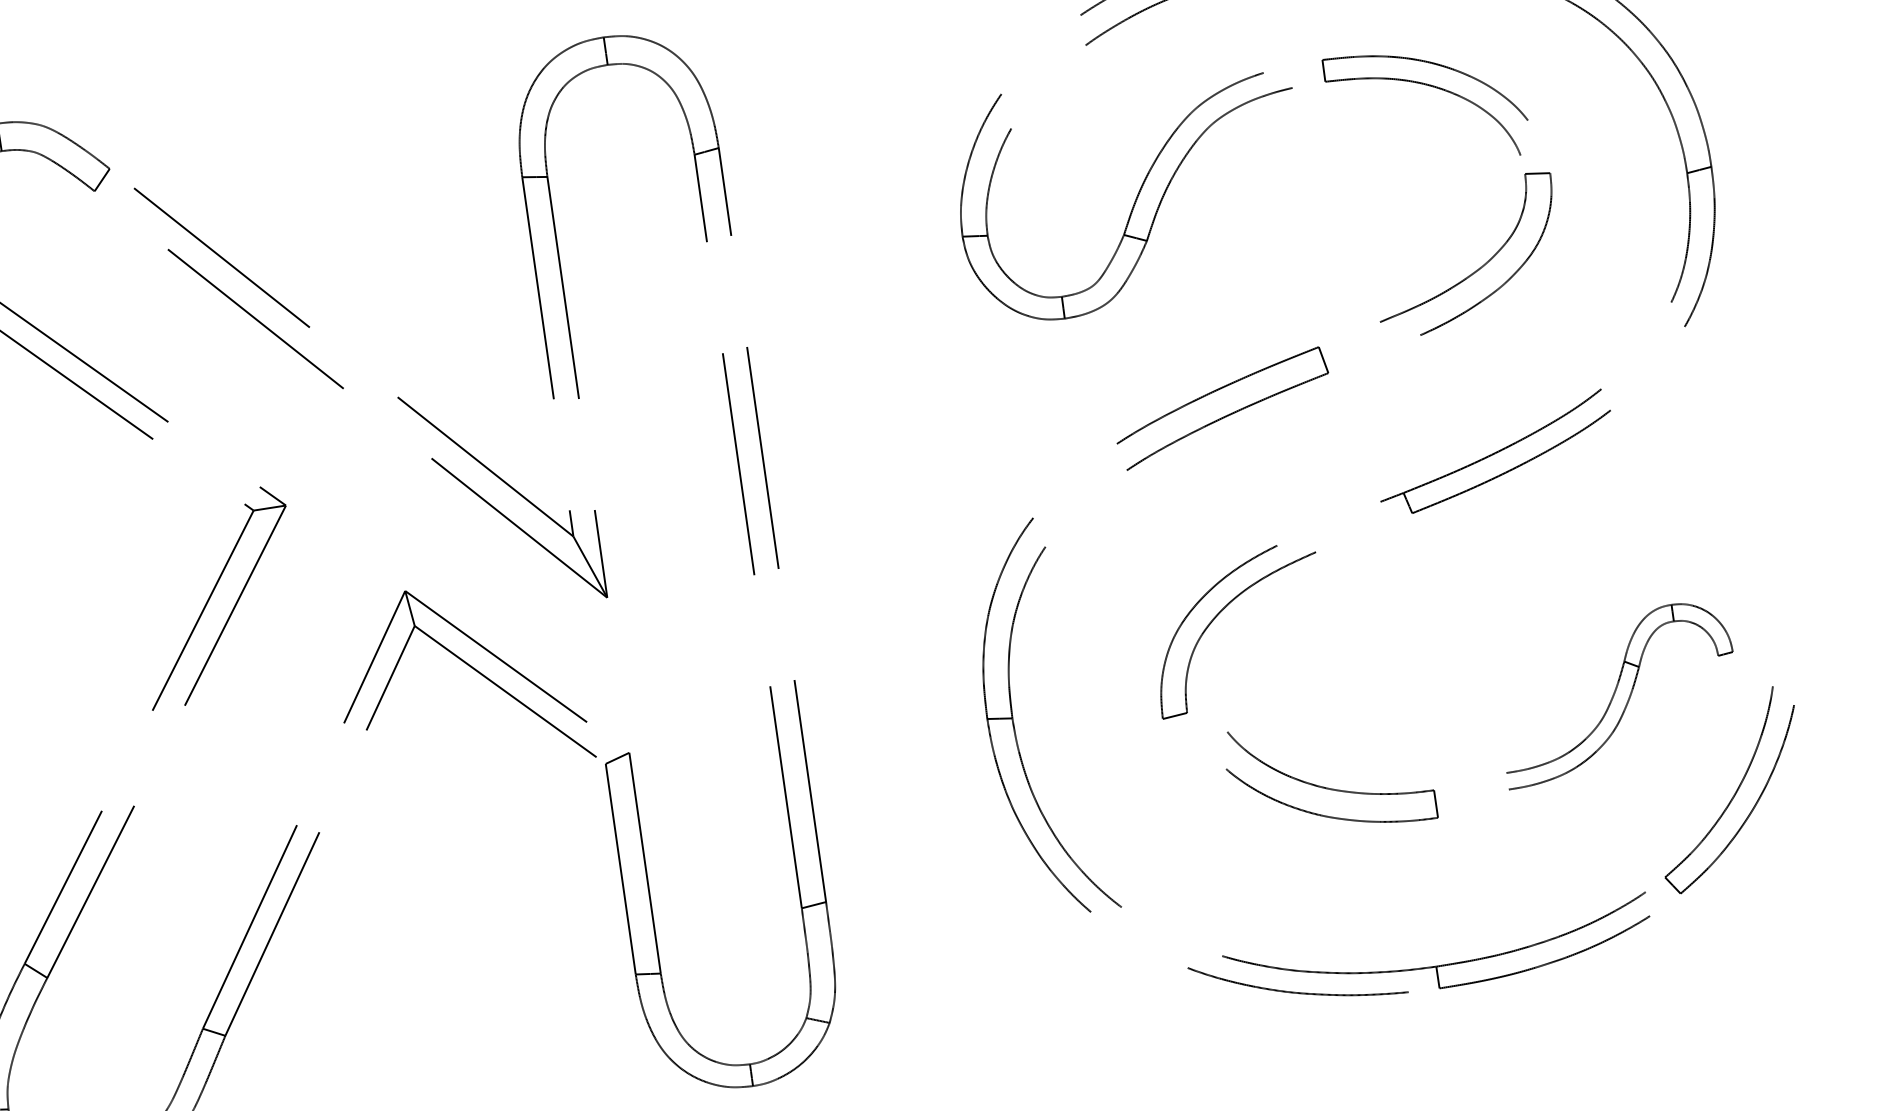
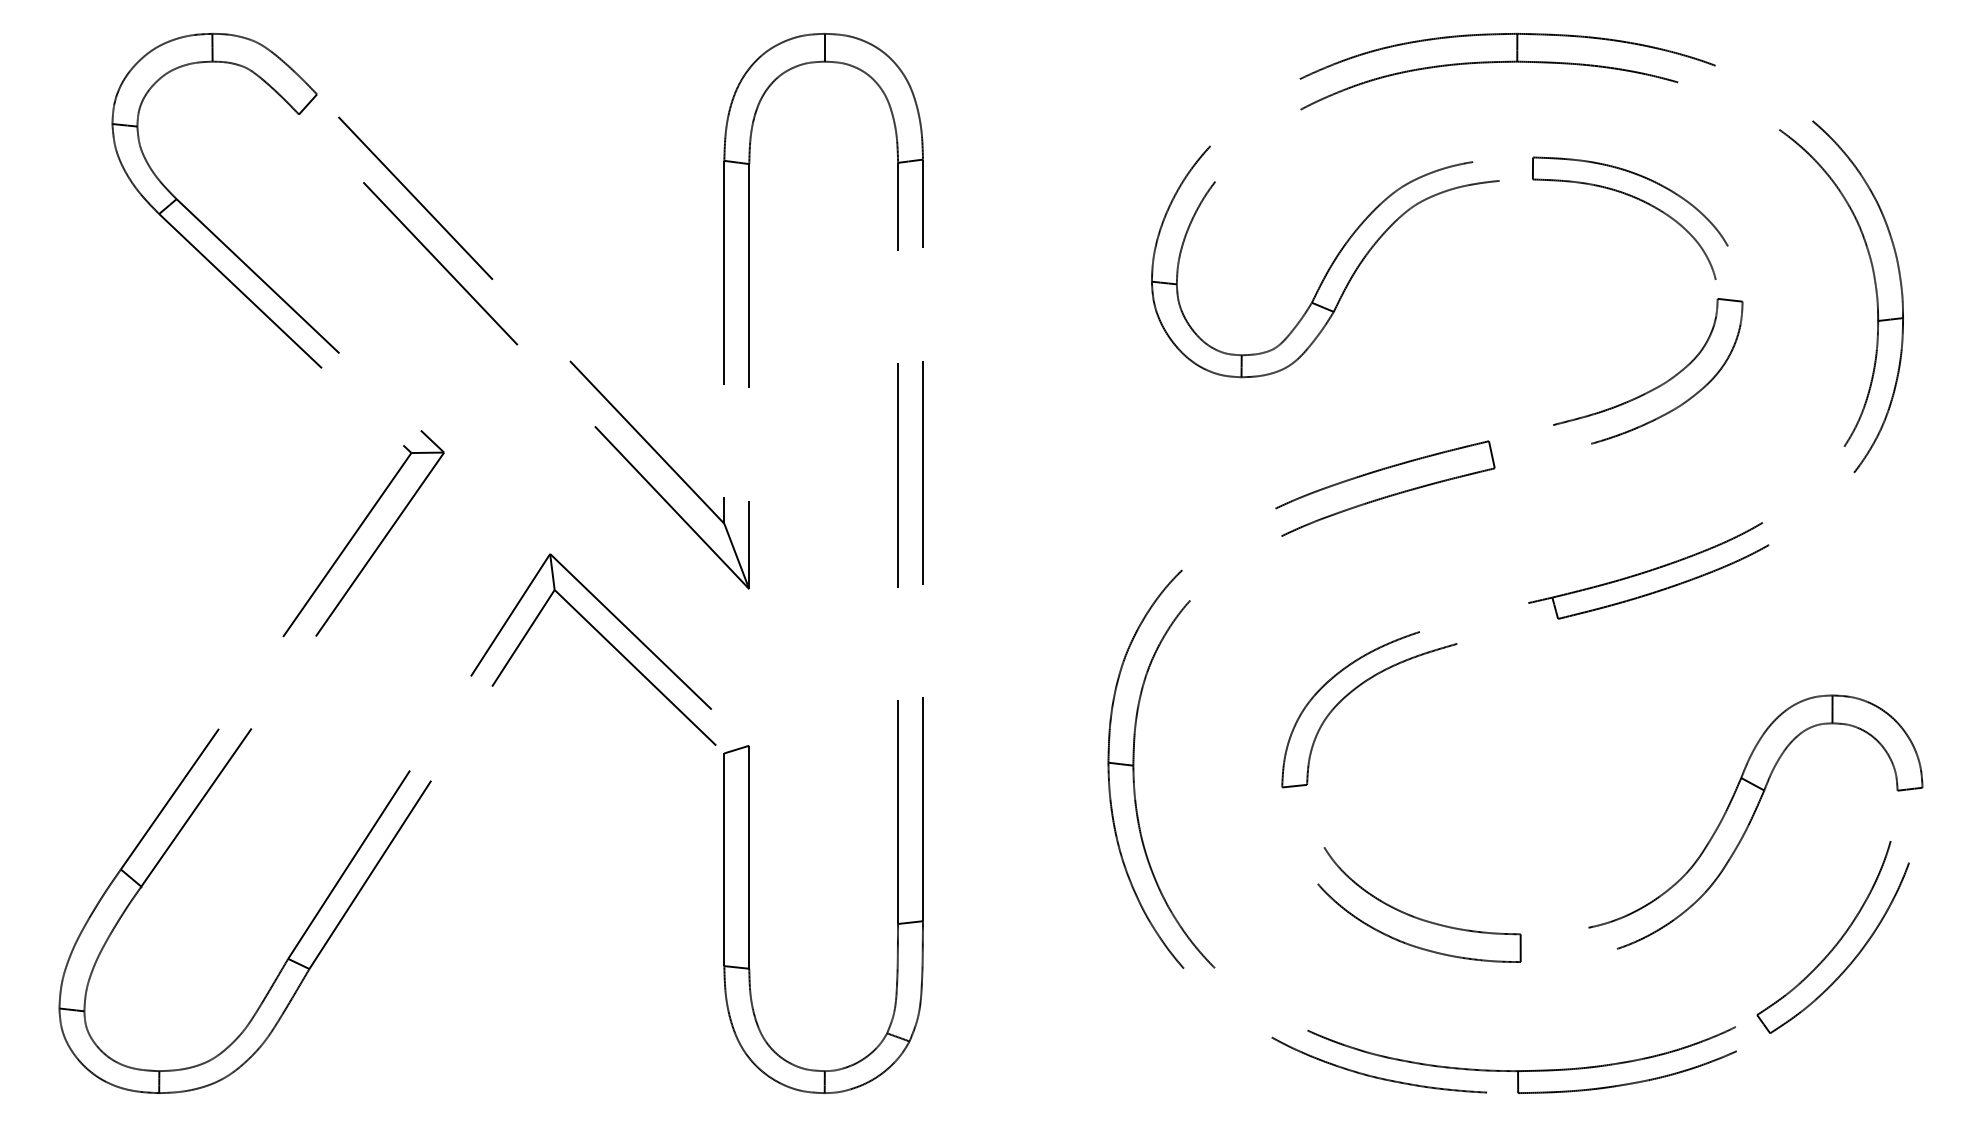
part: (1636, 686) -> (1755, 821), size x1.67
part: (1328, 787) -> (1416, 916), moved

